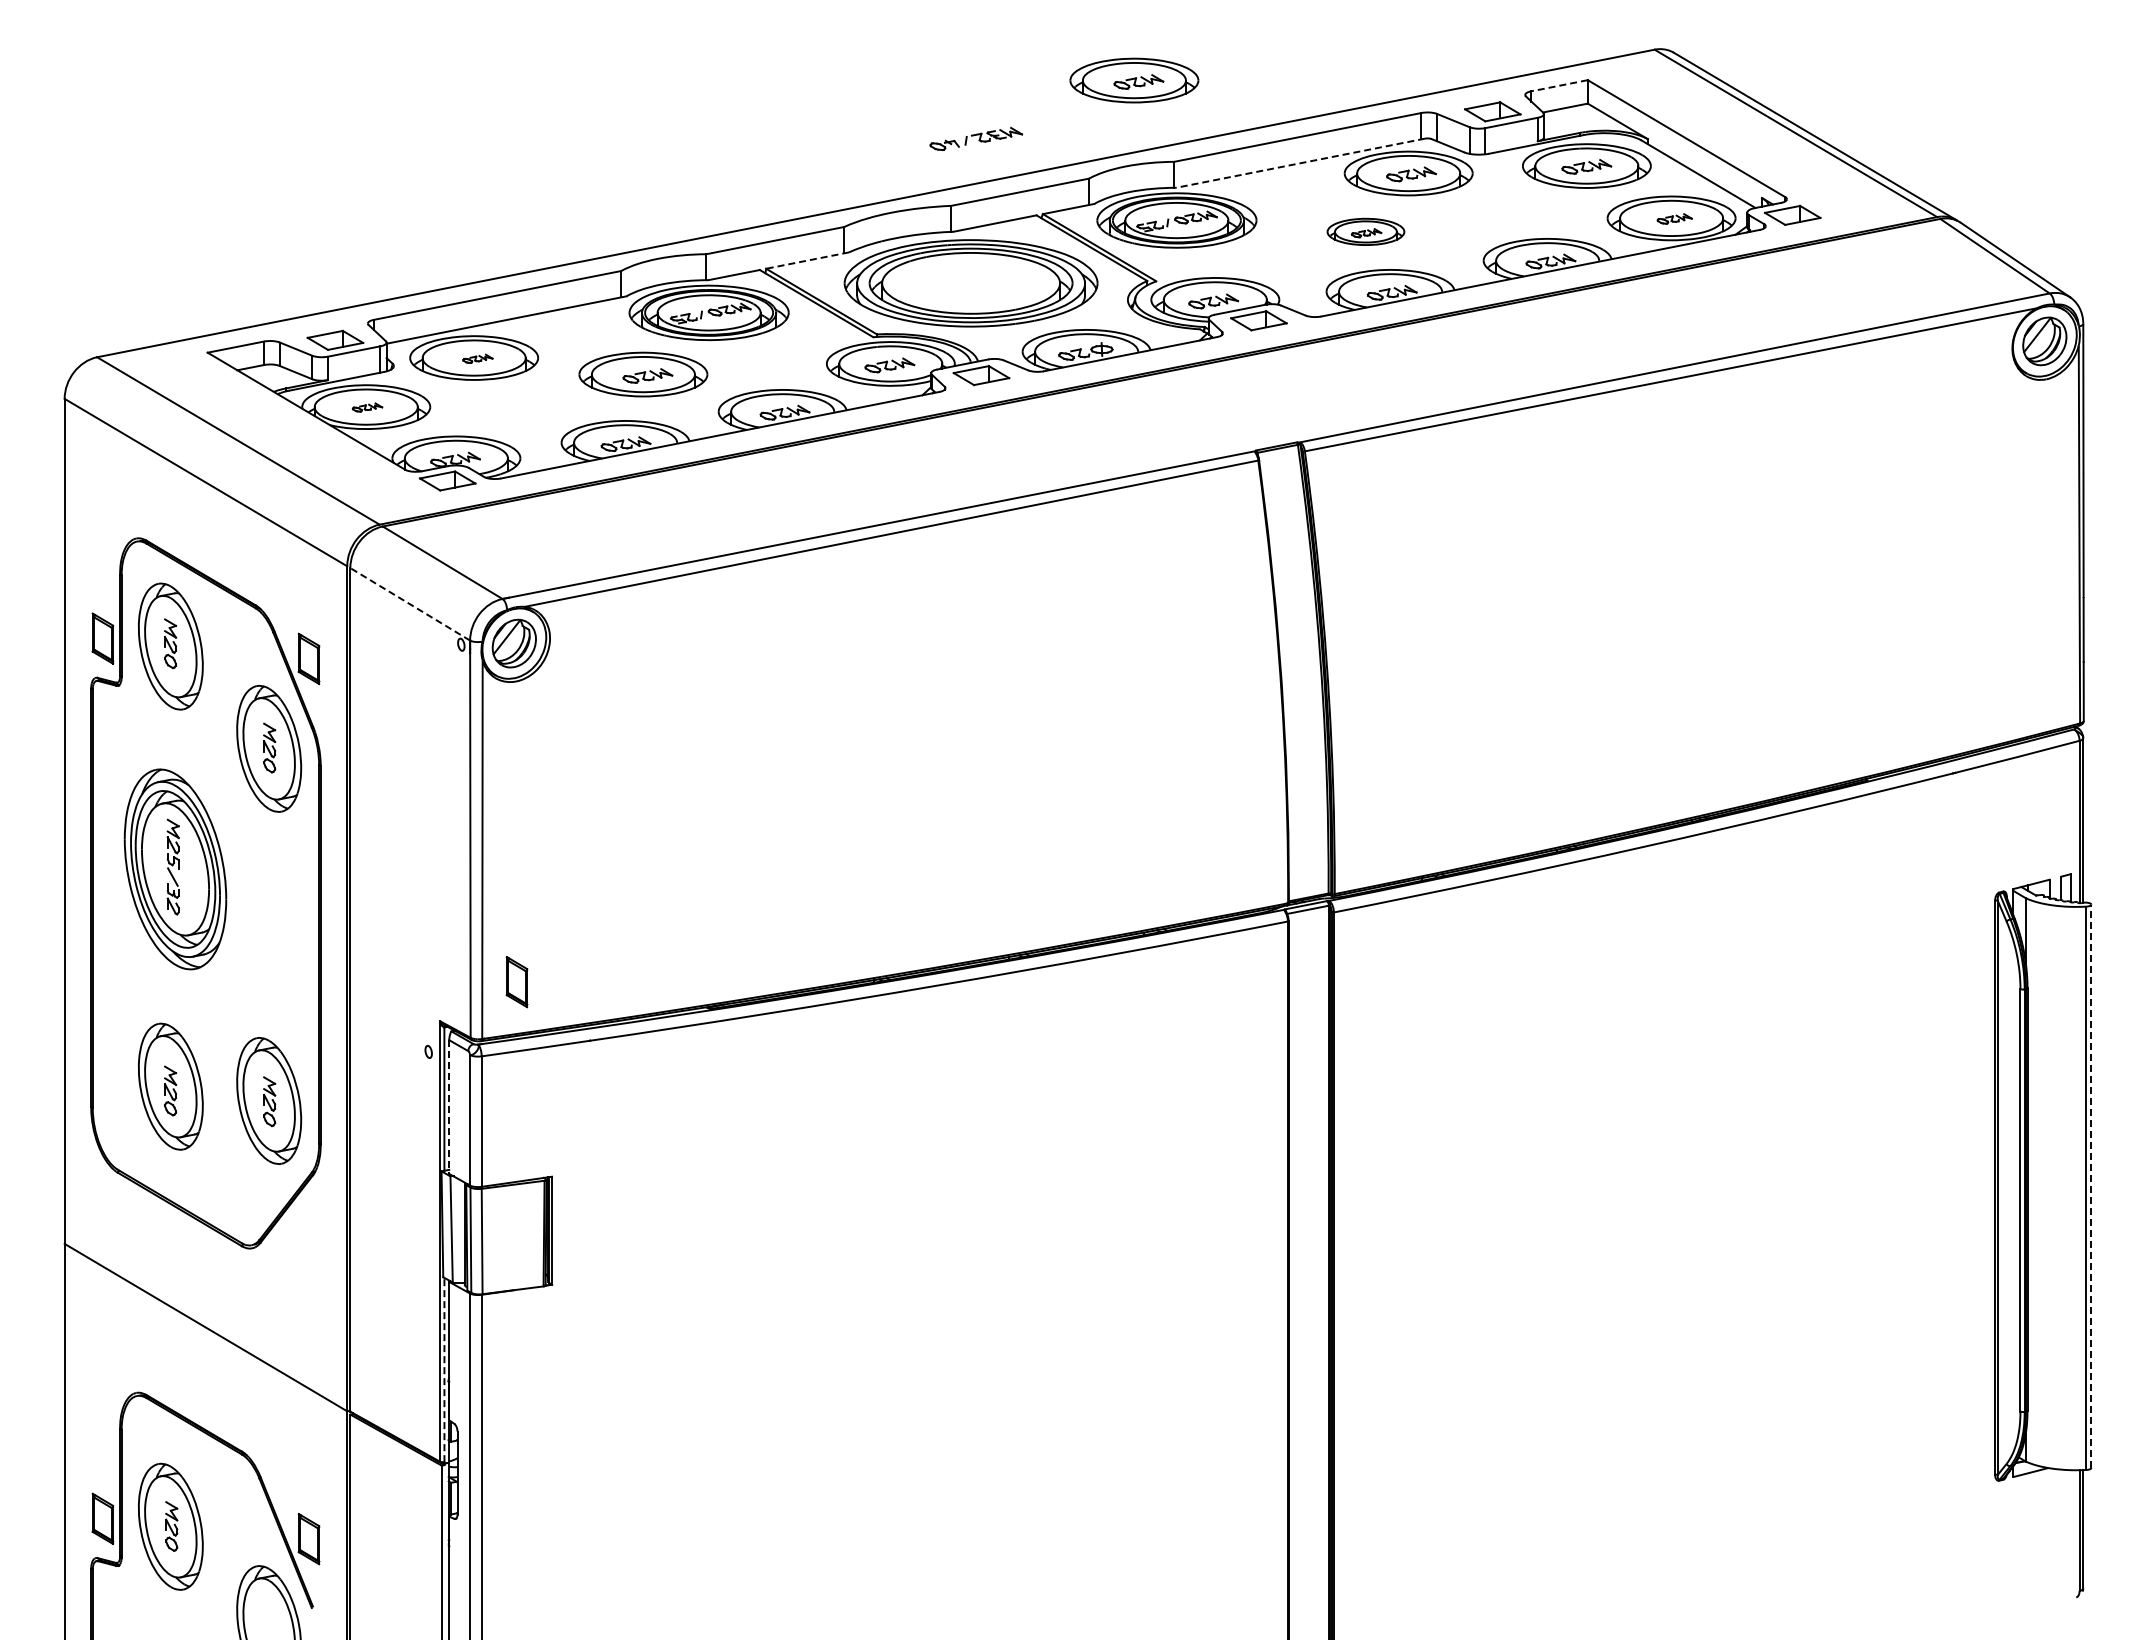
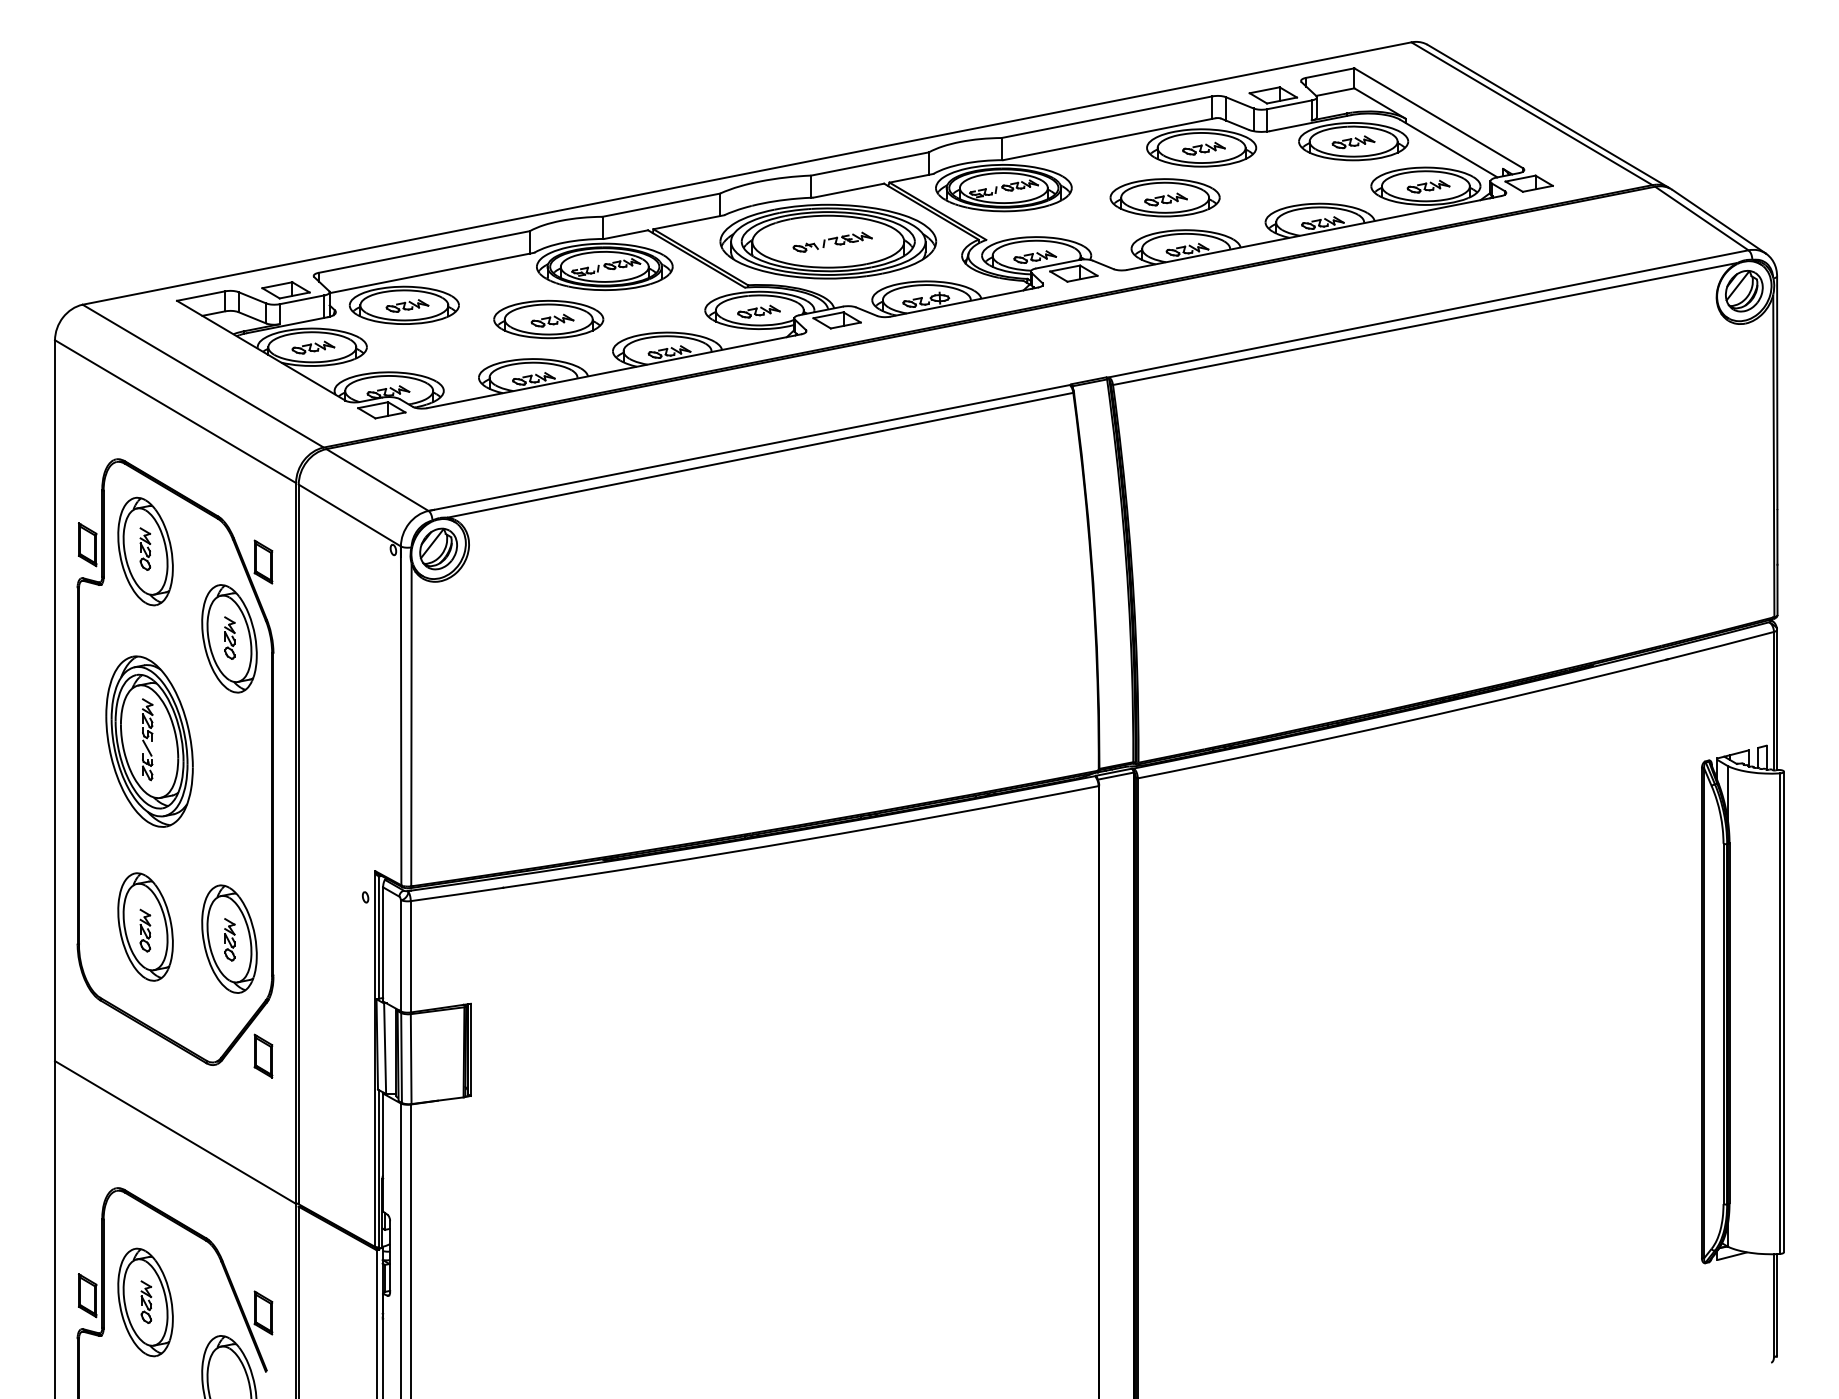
part: (1134, 80) -> (967, 68), removed
line: (1559, 85) -> (1330, 72), dashed -> solid
part: (976, 139) -> (832, 242), moved
line: (1300, 163) -> (1109, 139), dashed -> solid
part: (1674, 218) -> (1428, 186), size x1.43
part: (1365, 231) -> (1164, 197), size x1.67
line: (807, 260) -> (688, 222), dashed -> solid
part: (477, 358) -> (407, 305), size x1.67
part: (367, 407) -> (313, 347), size x1.67
line: (410, 604) -> (350, 515), dashed -> solid
part: (516, 982) -> (263, 1056), moved
line: (449, 1107) -> (383, 944), dashed -> solid
line: (2091, 1186) -> (1784, 1012), dashed -> solid
line: (444, 1369) -> (379, 1168), dashed -> solid

